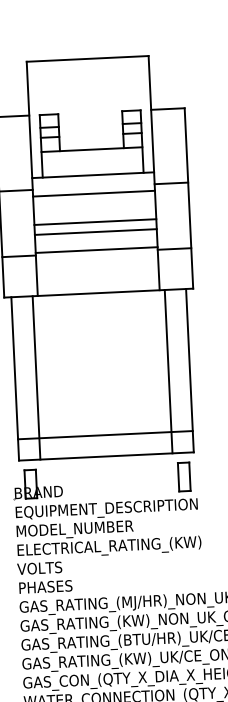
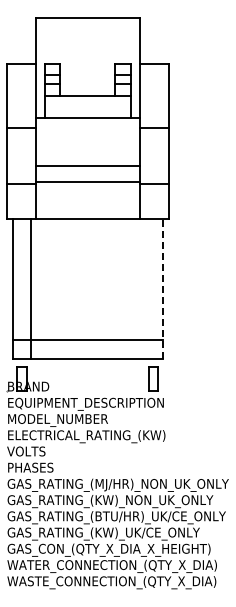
line: (93, 193) -> (87, 133), removed
line: (94, 221) -> (87, 157), removed
line: (189, 370) -> (162, 288), solid -> dashed
line: (168, 371) -> (144, 288), removed

